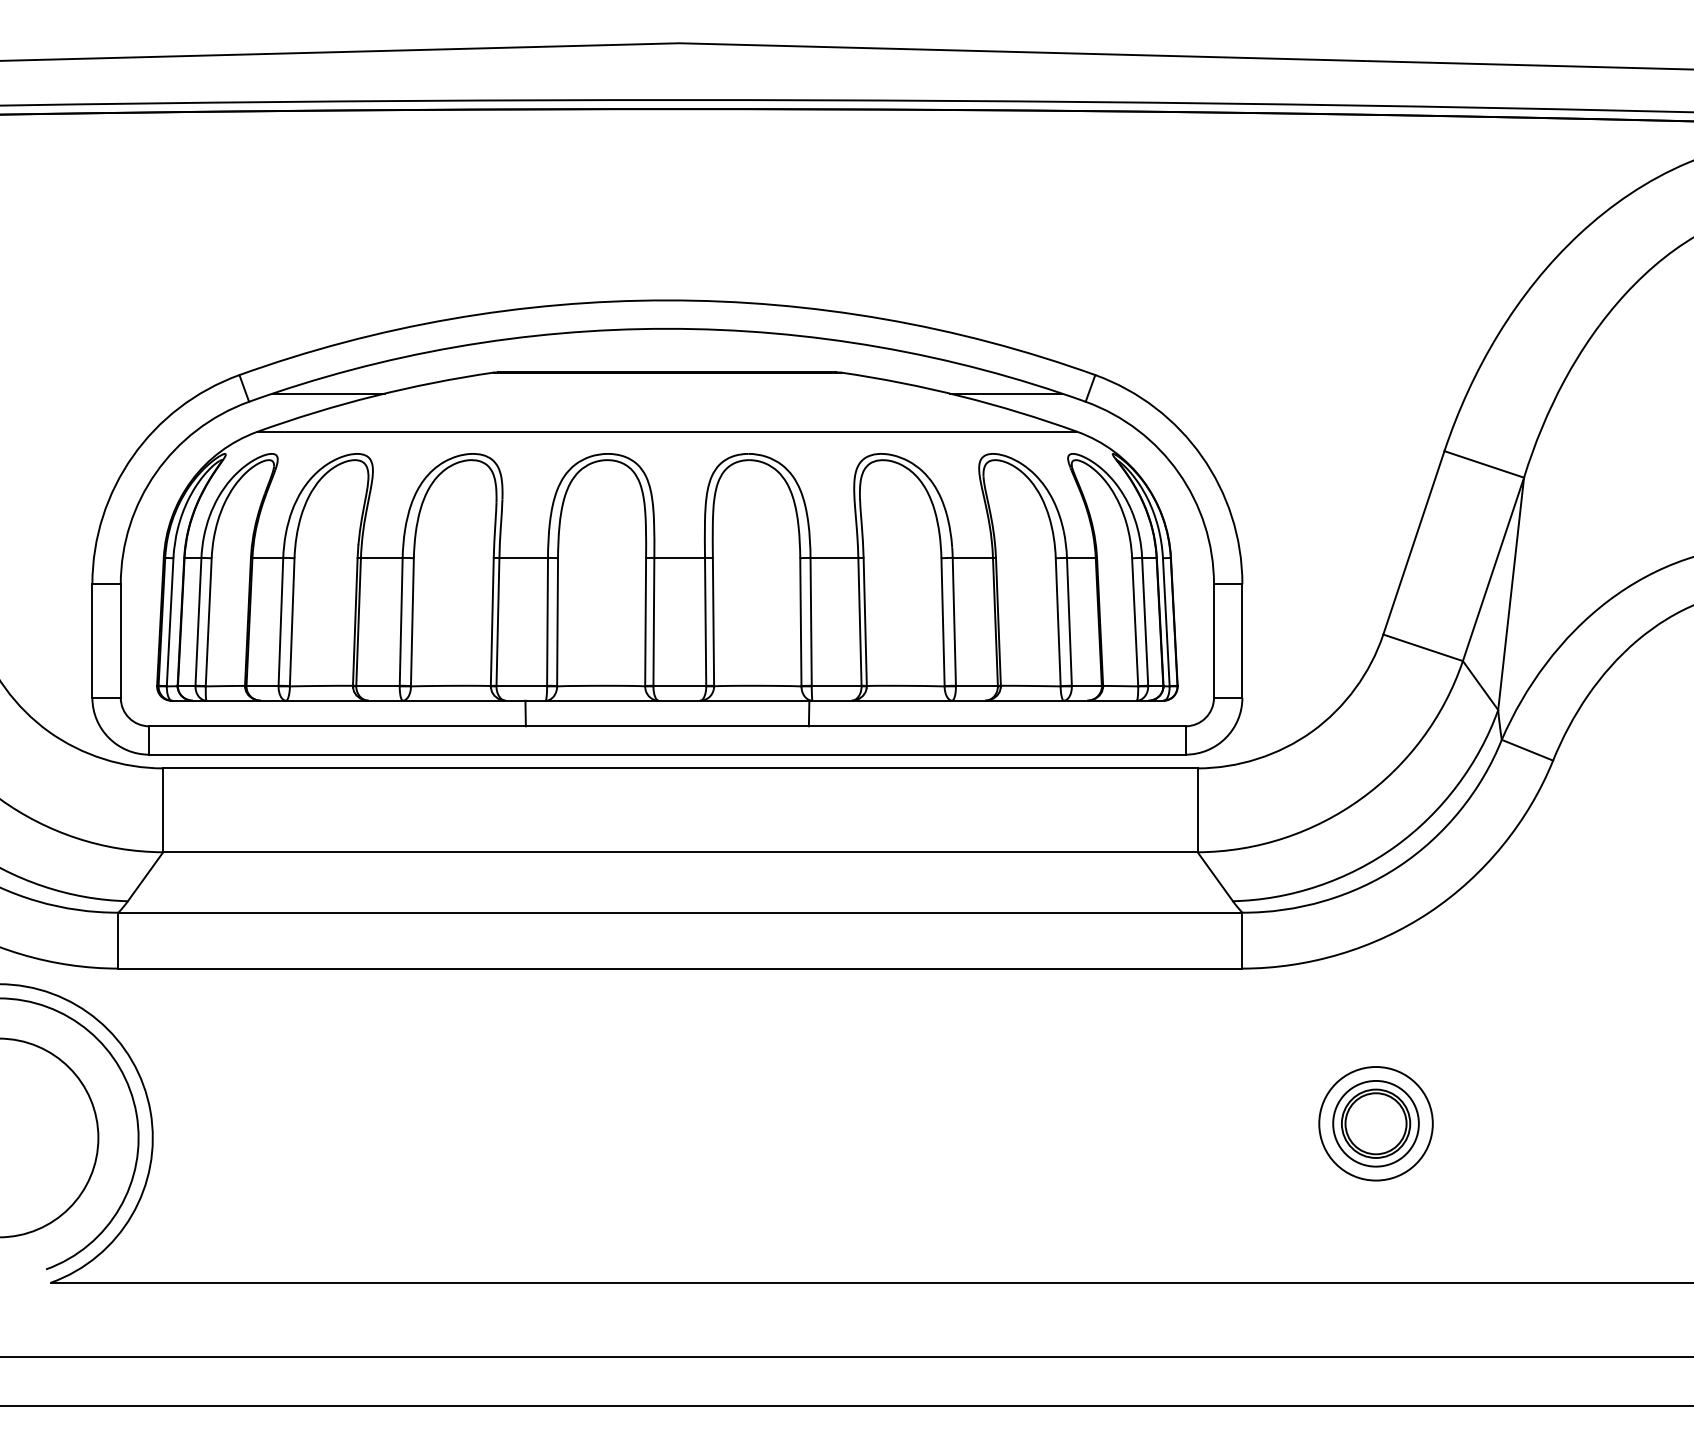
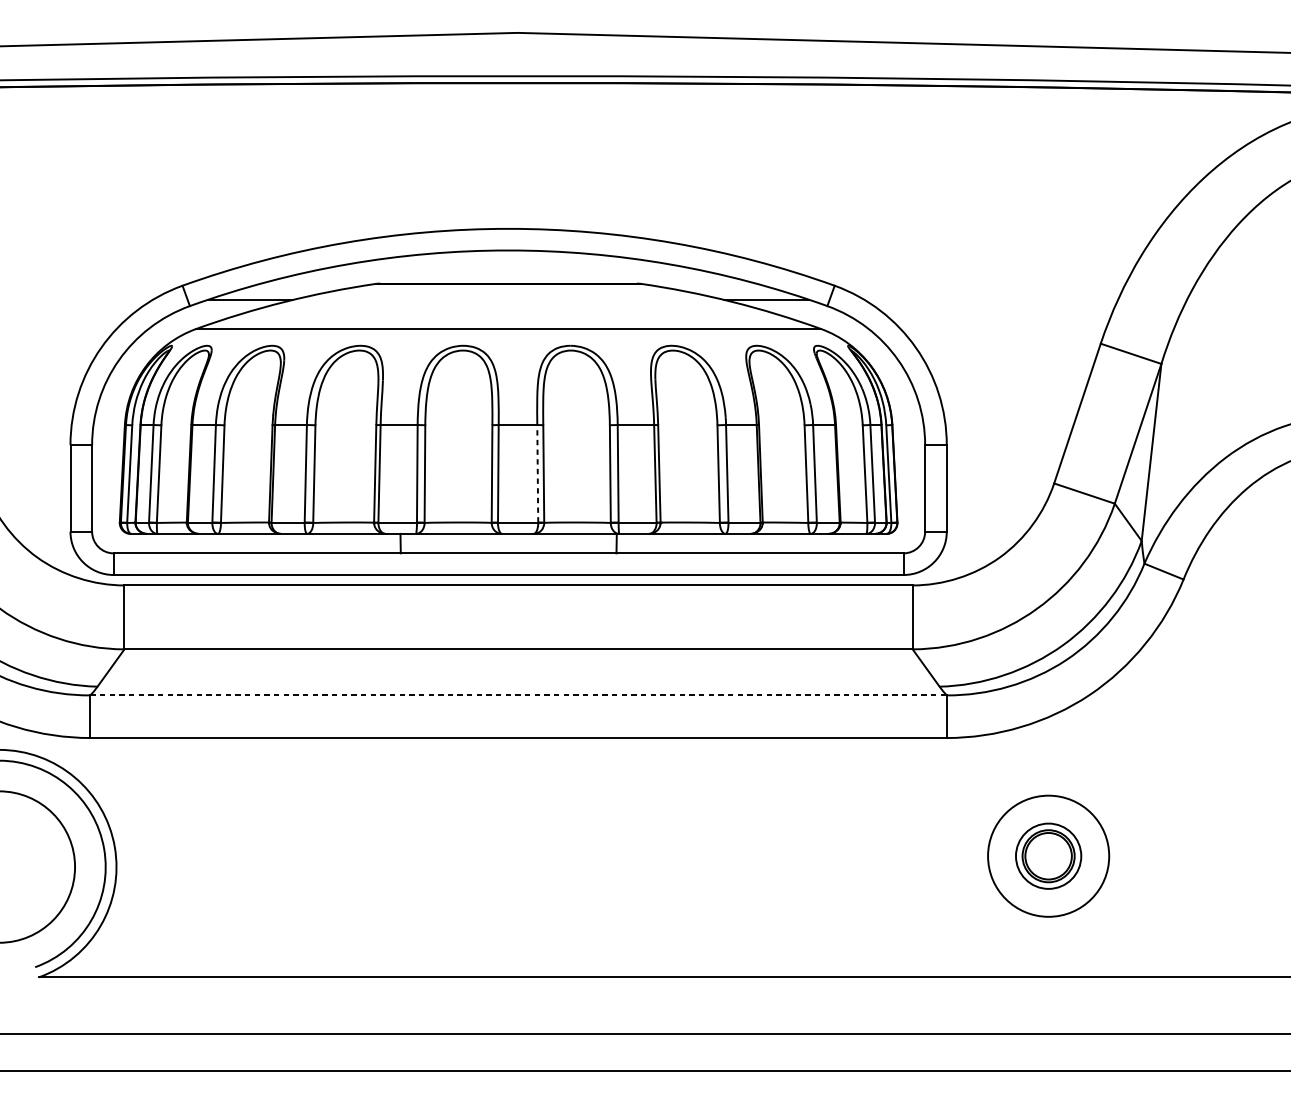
line: (705, 621) -> (537, 473), solid -> dashed
line: (680, 912) -> (518, 695), solid -> dashed
circle: (1375, 1123) -> (1048, 856), size x1.4

